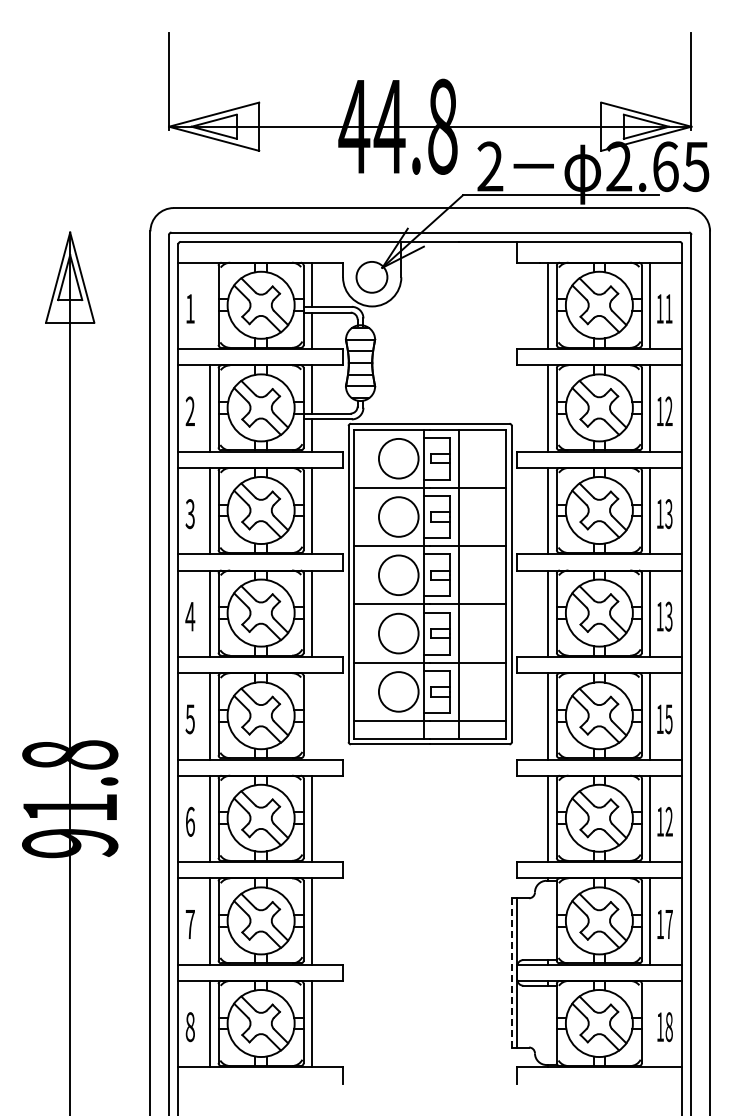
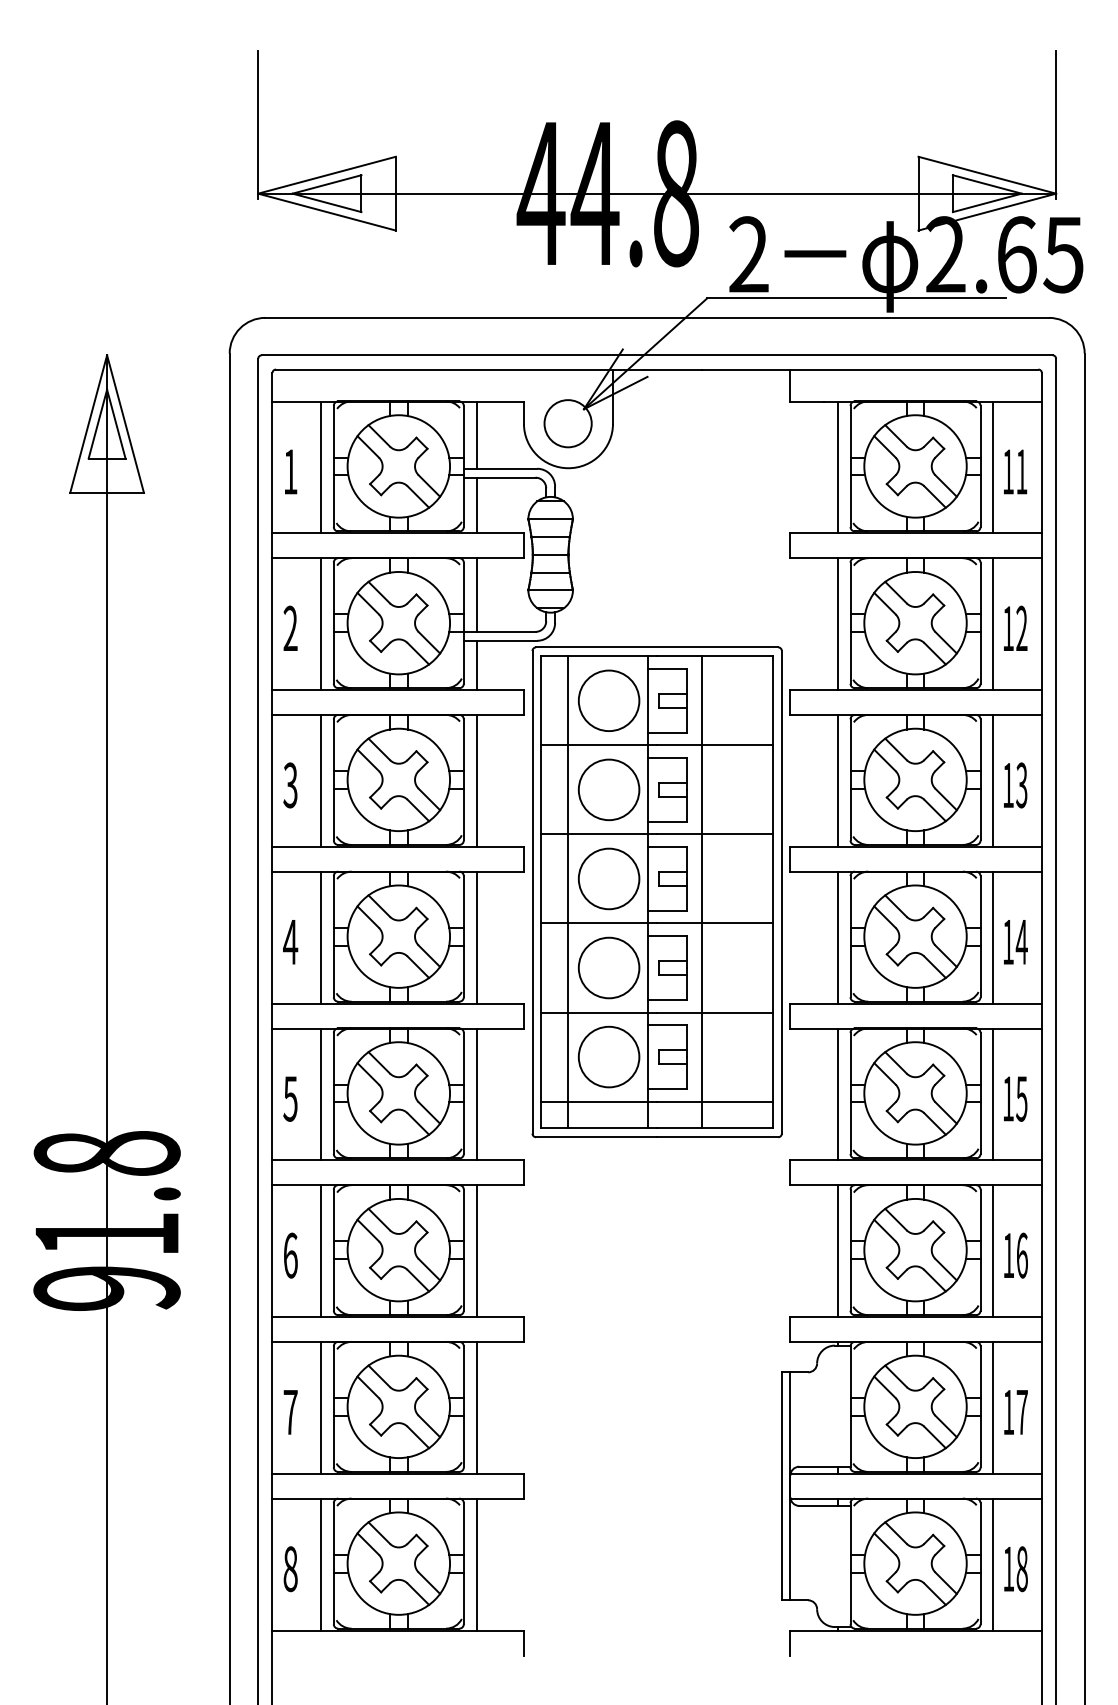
line: (210, 305) -> (321, 466), added
line: (371, 583) -> (567, 891), added
text: (668, 616) -> (1021, 941), 13 -> 14
line: (312, 716) -> (477, 1094), added
text: (668, 821) -> (1021, 1255), 12 -> 16
line: (511, 972) -> (781, 1485), dashed -> solid
line: (650, 1024) -> (993, 1565), added

